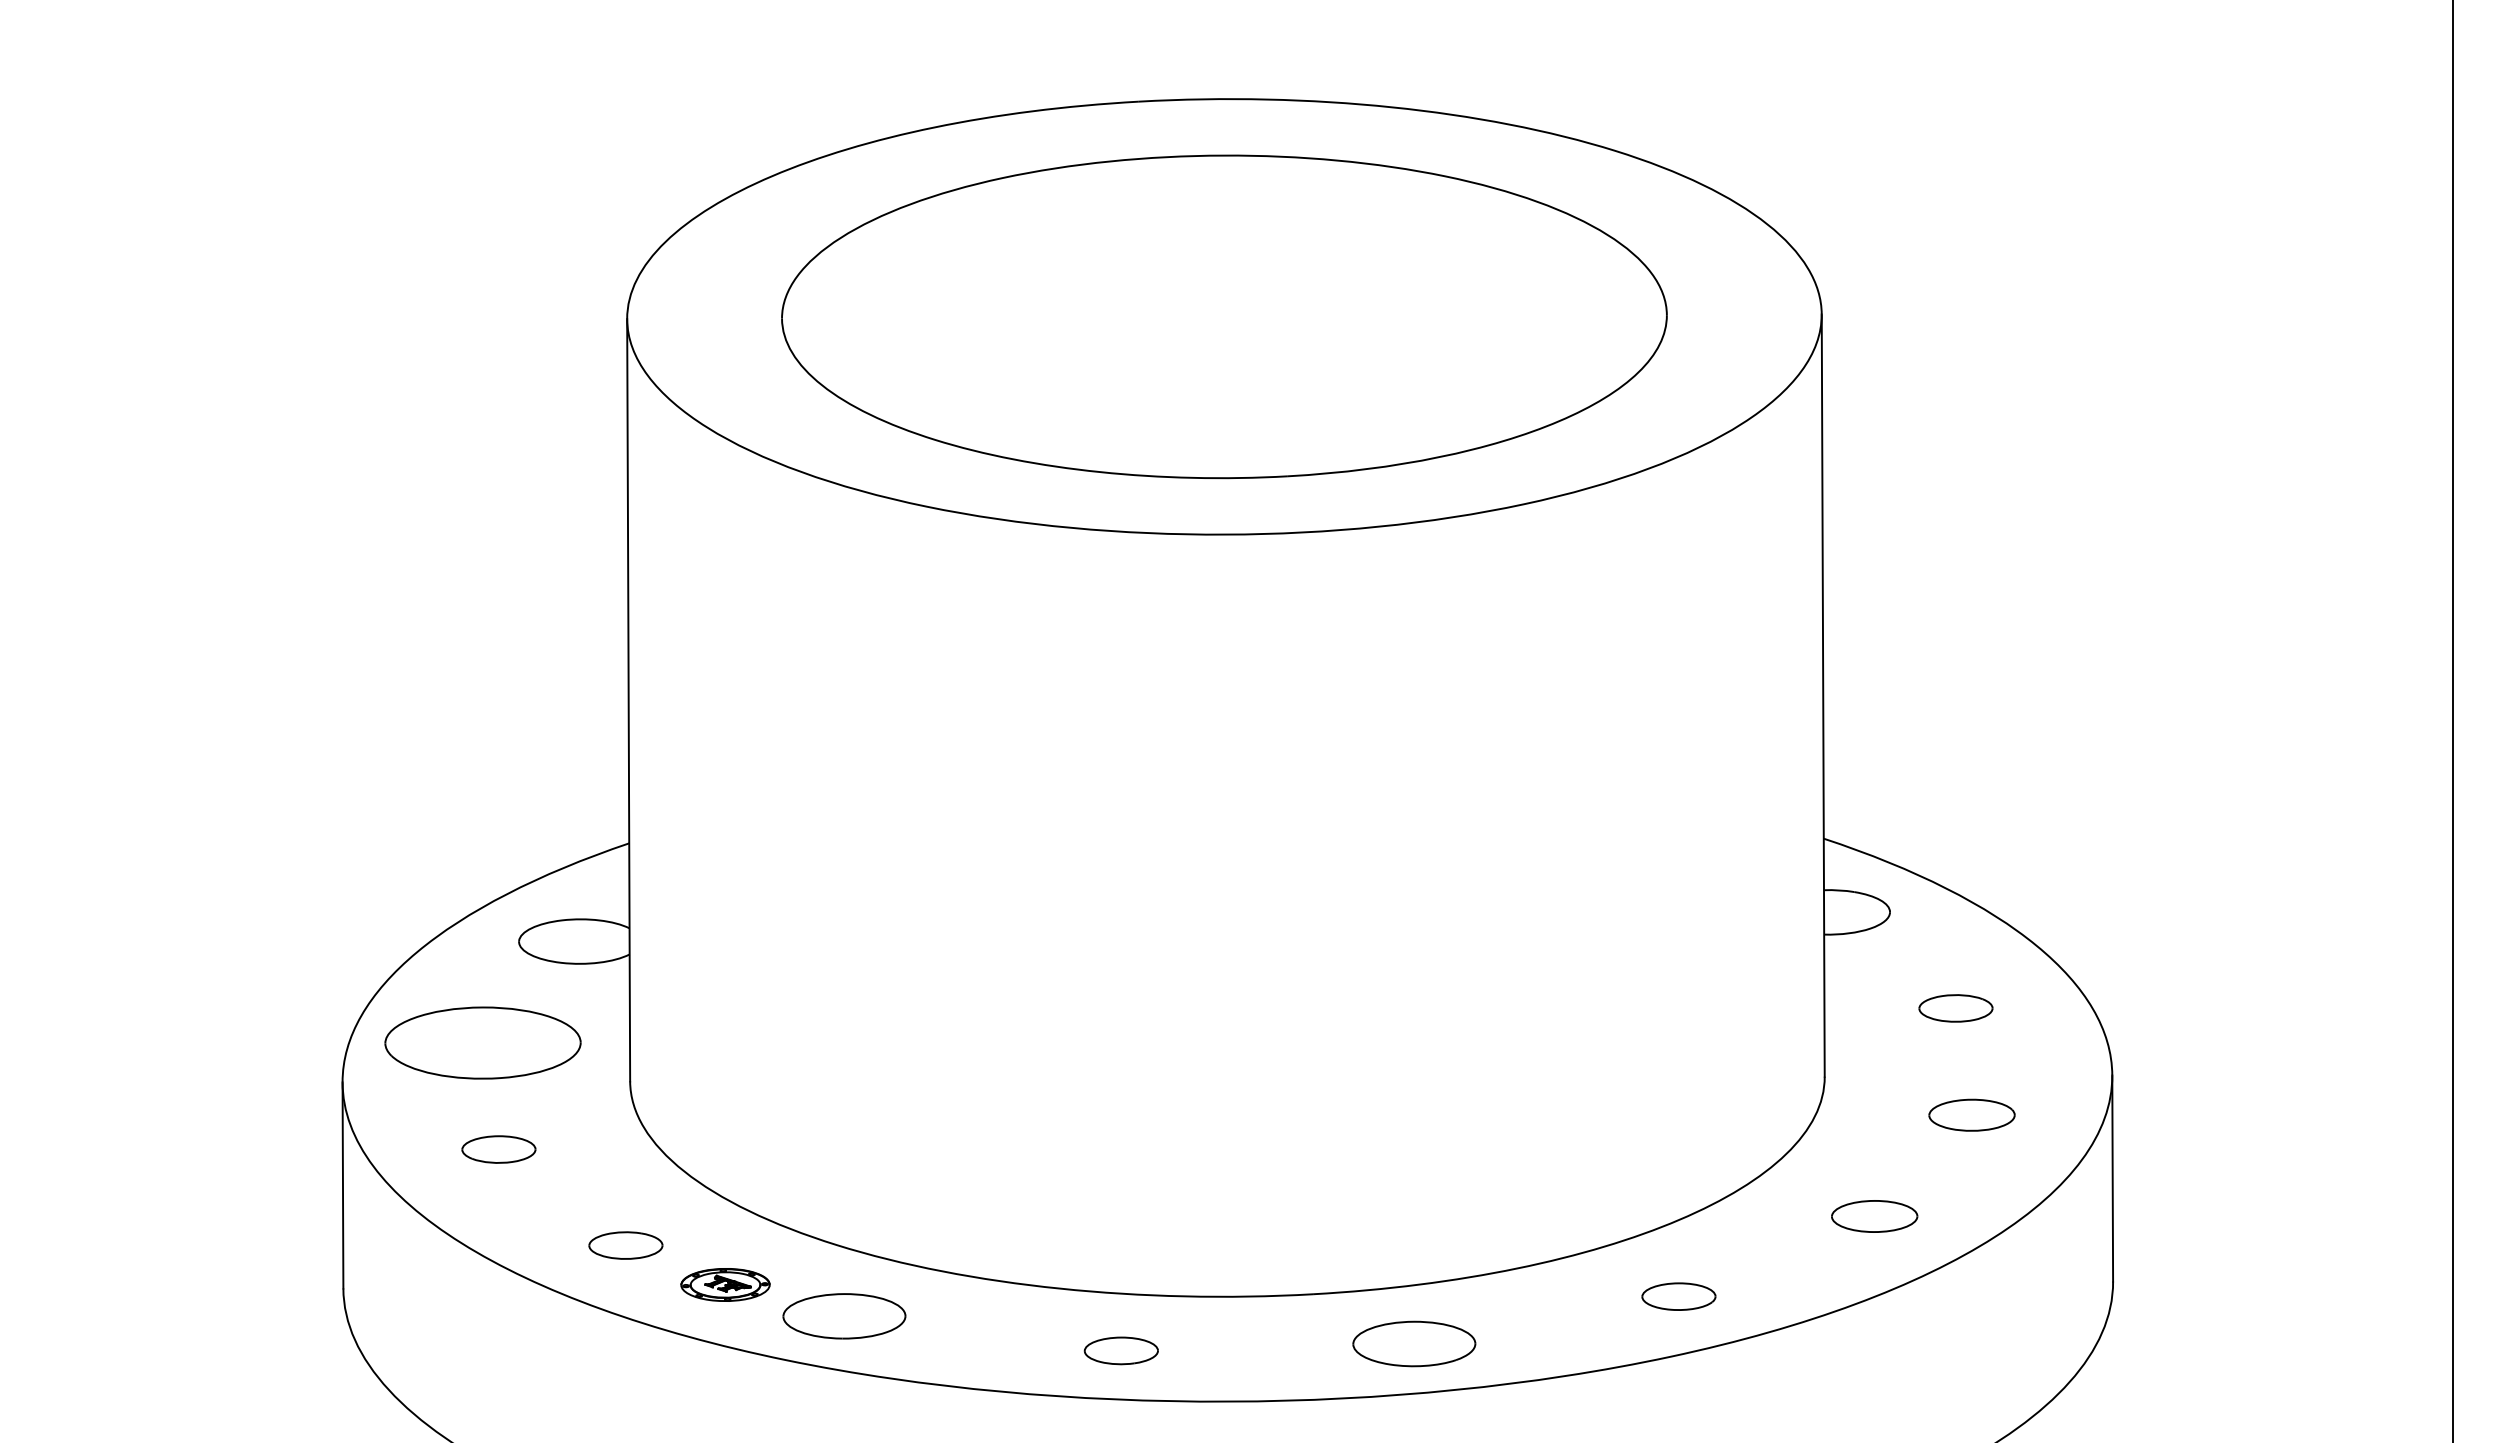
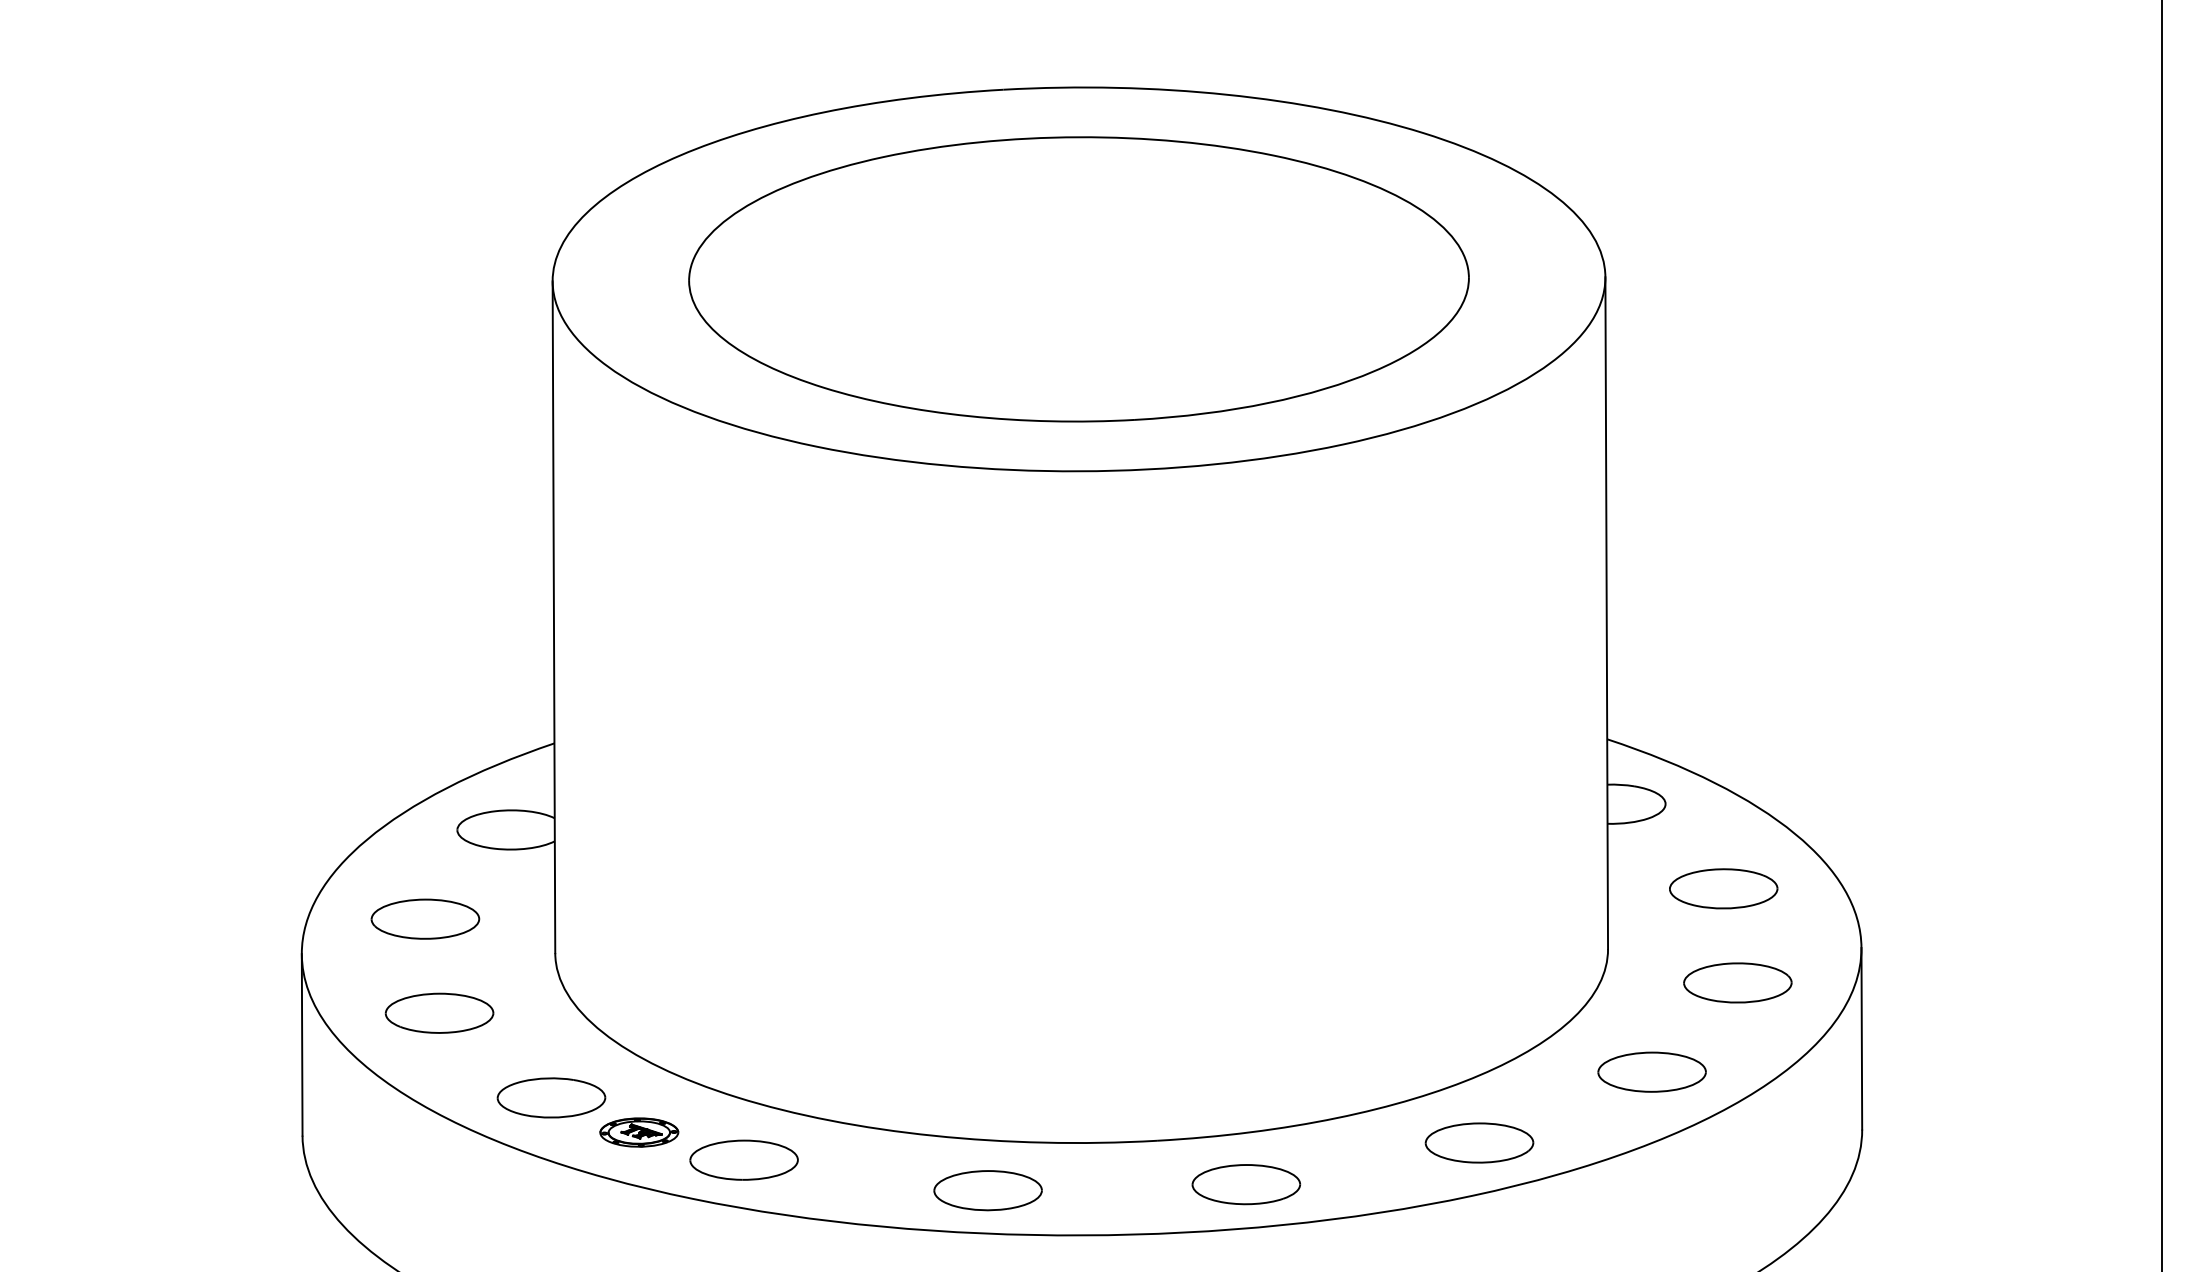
part: (1955, 1008) -> (1723, 888), size x1.67
part: (482, 1042) -> (425, 918), size x0.62
part: (1971, 1115) -> (1737, 983), size x1.43
part: (498, 1149) -> (439, 1013), size x1.67
part: (1874, 1216) -> (1651, 1072), size x1.43
part: (625, 1245) -> (551, 1097), size x1.67
part: (1678, 1296) -> (1479, 1142), size x1.67
part: (1121, 1350) -> (988, 1190), size x1.67

